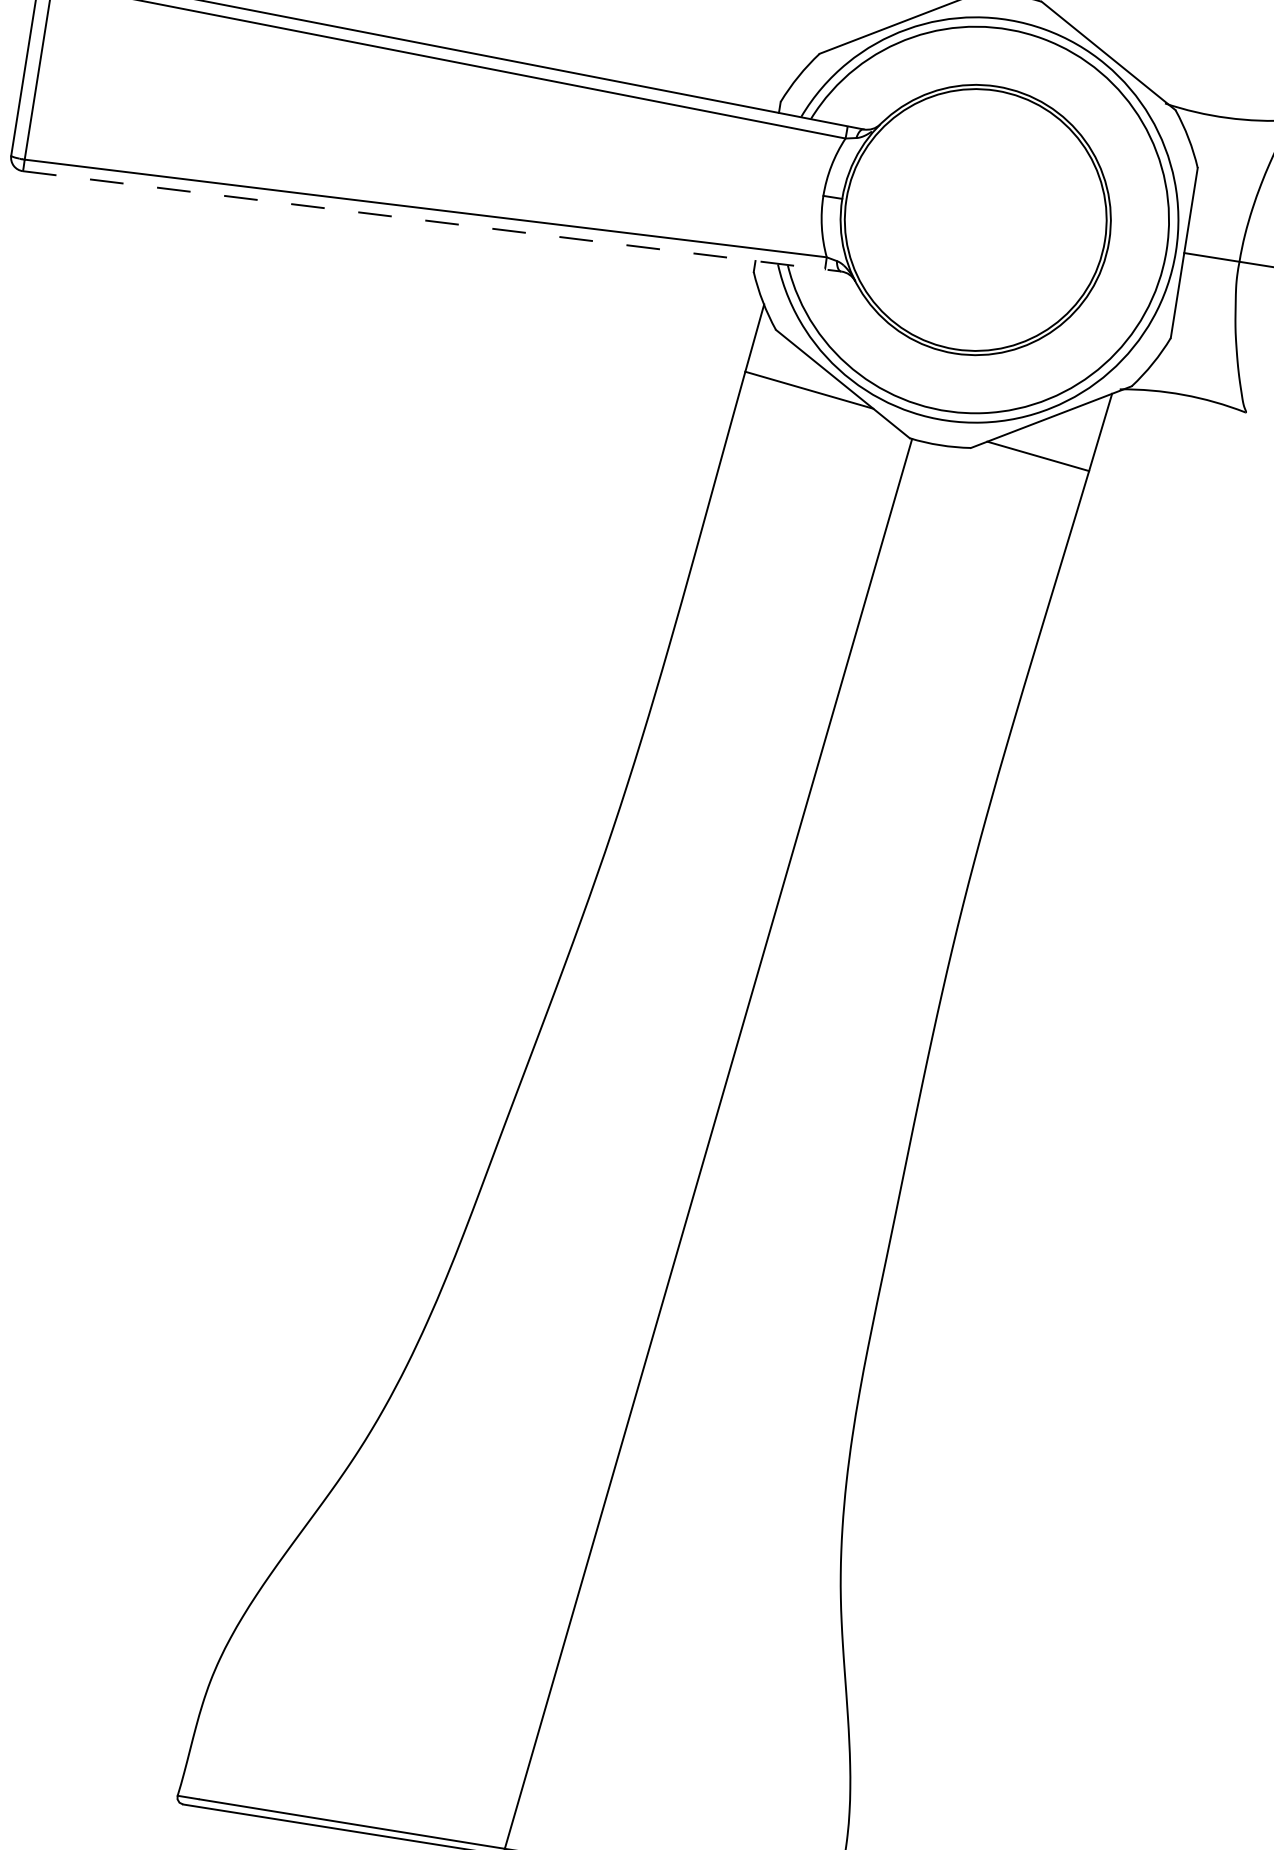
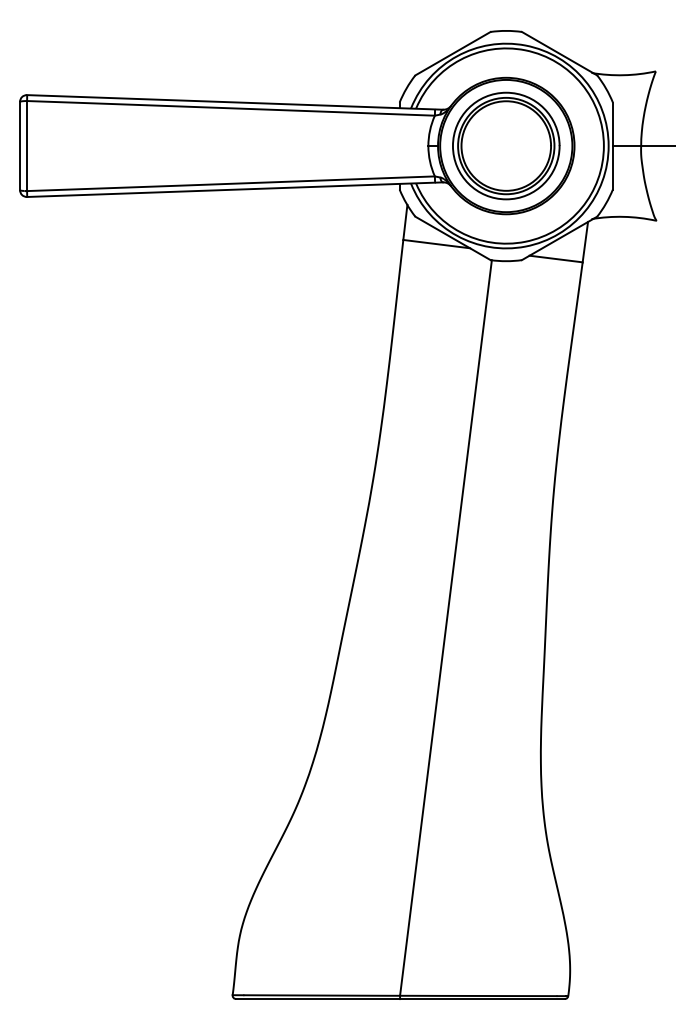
part: (976, 218) -> (506, 145), added
line: (432, 221) -> (235, 189), dashed -> solid

